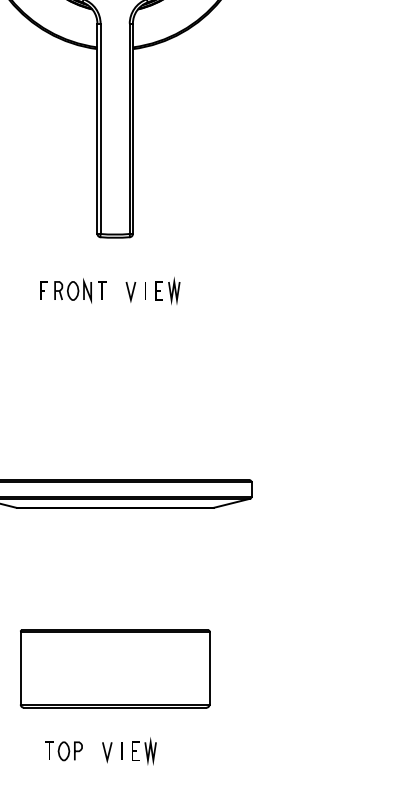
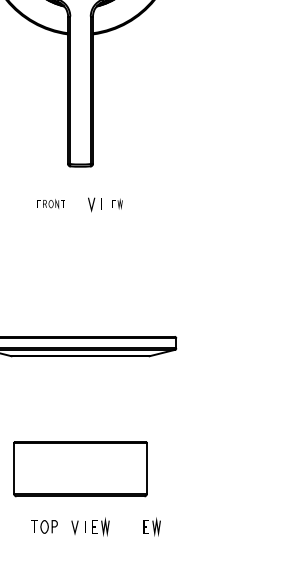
part: (73, 290) -> (51, 203), size x0.6
part: (167, 290) -> (117, 203), size x0.6
part: (217, 751) -> (152, 527), added

